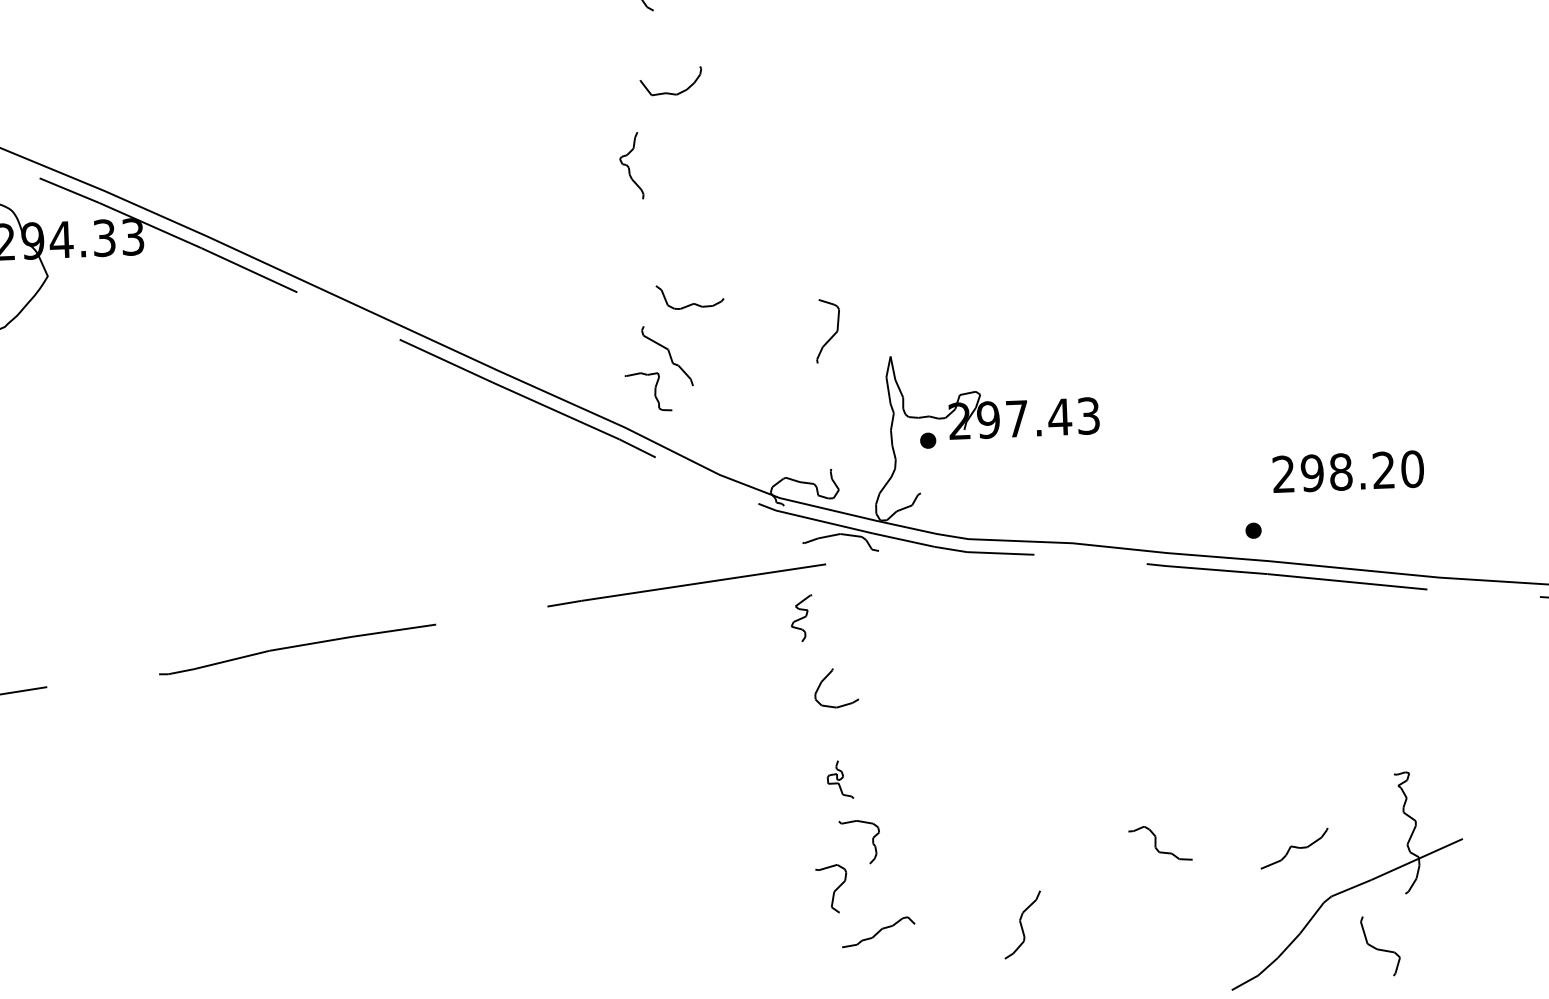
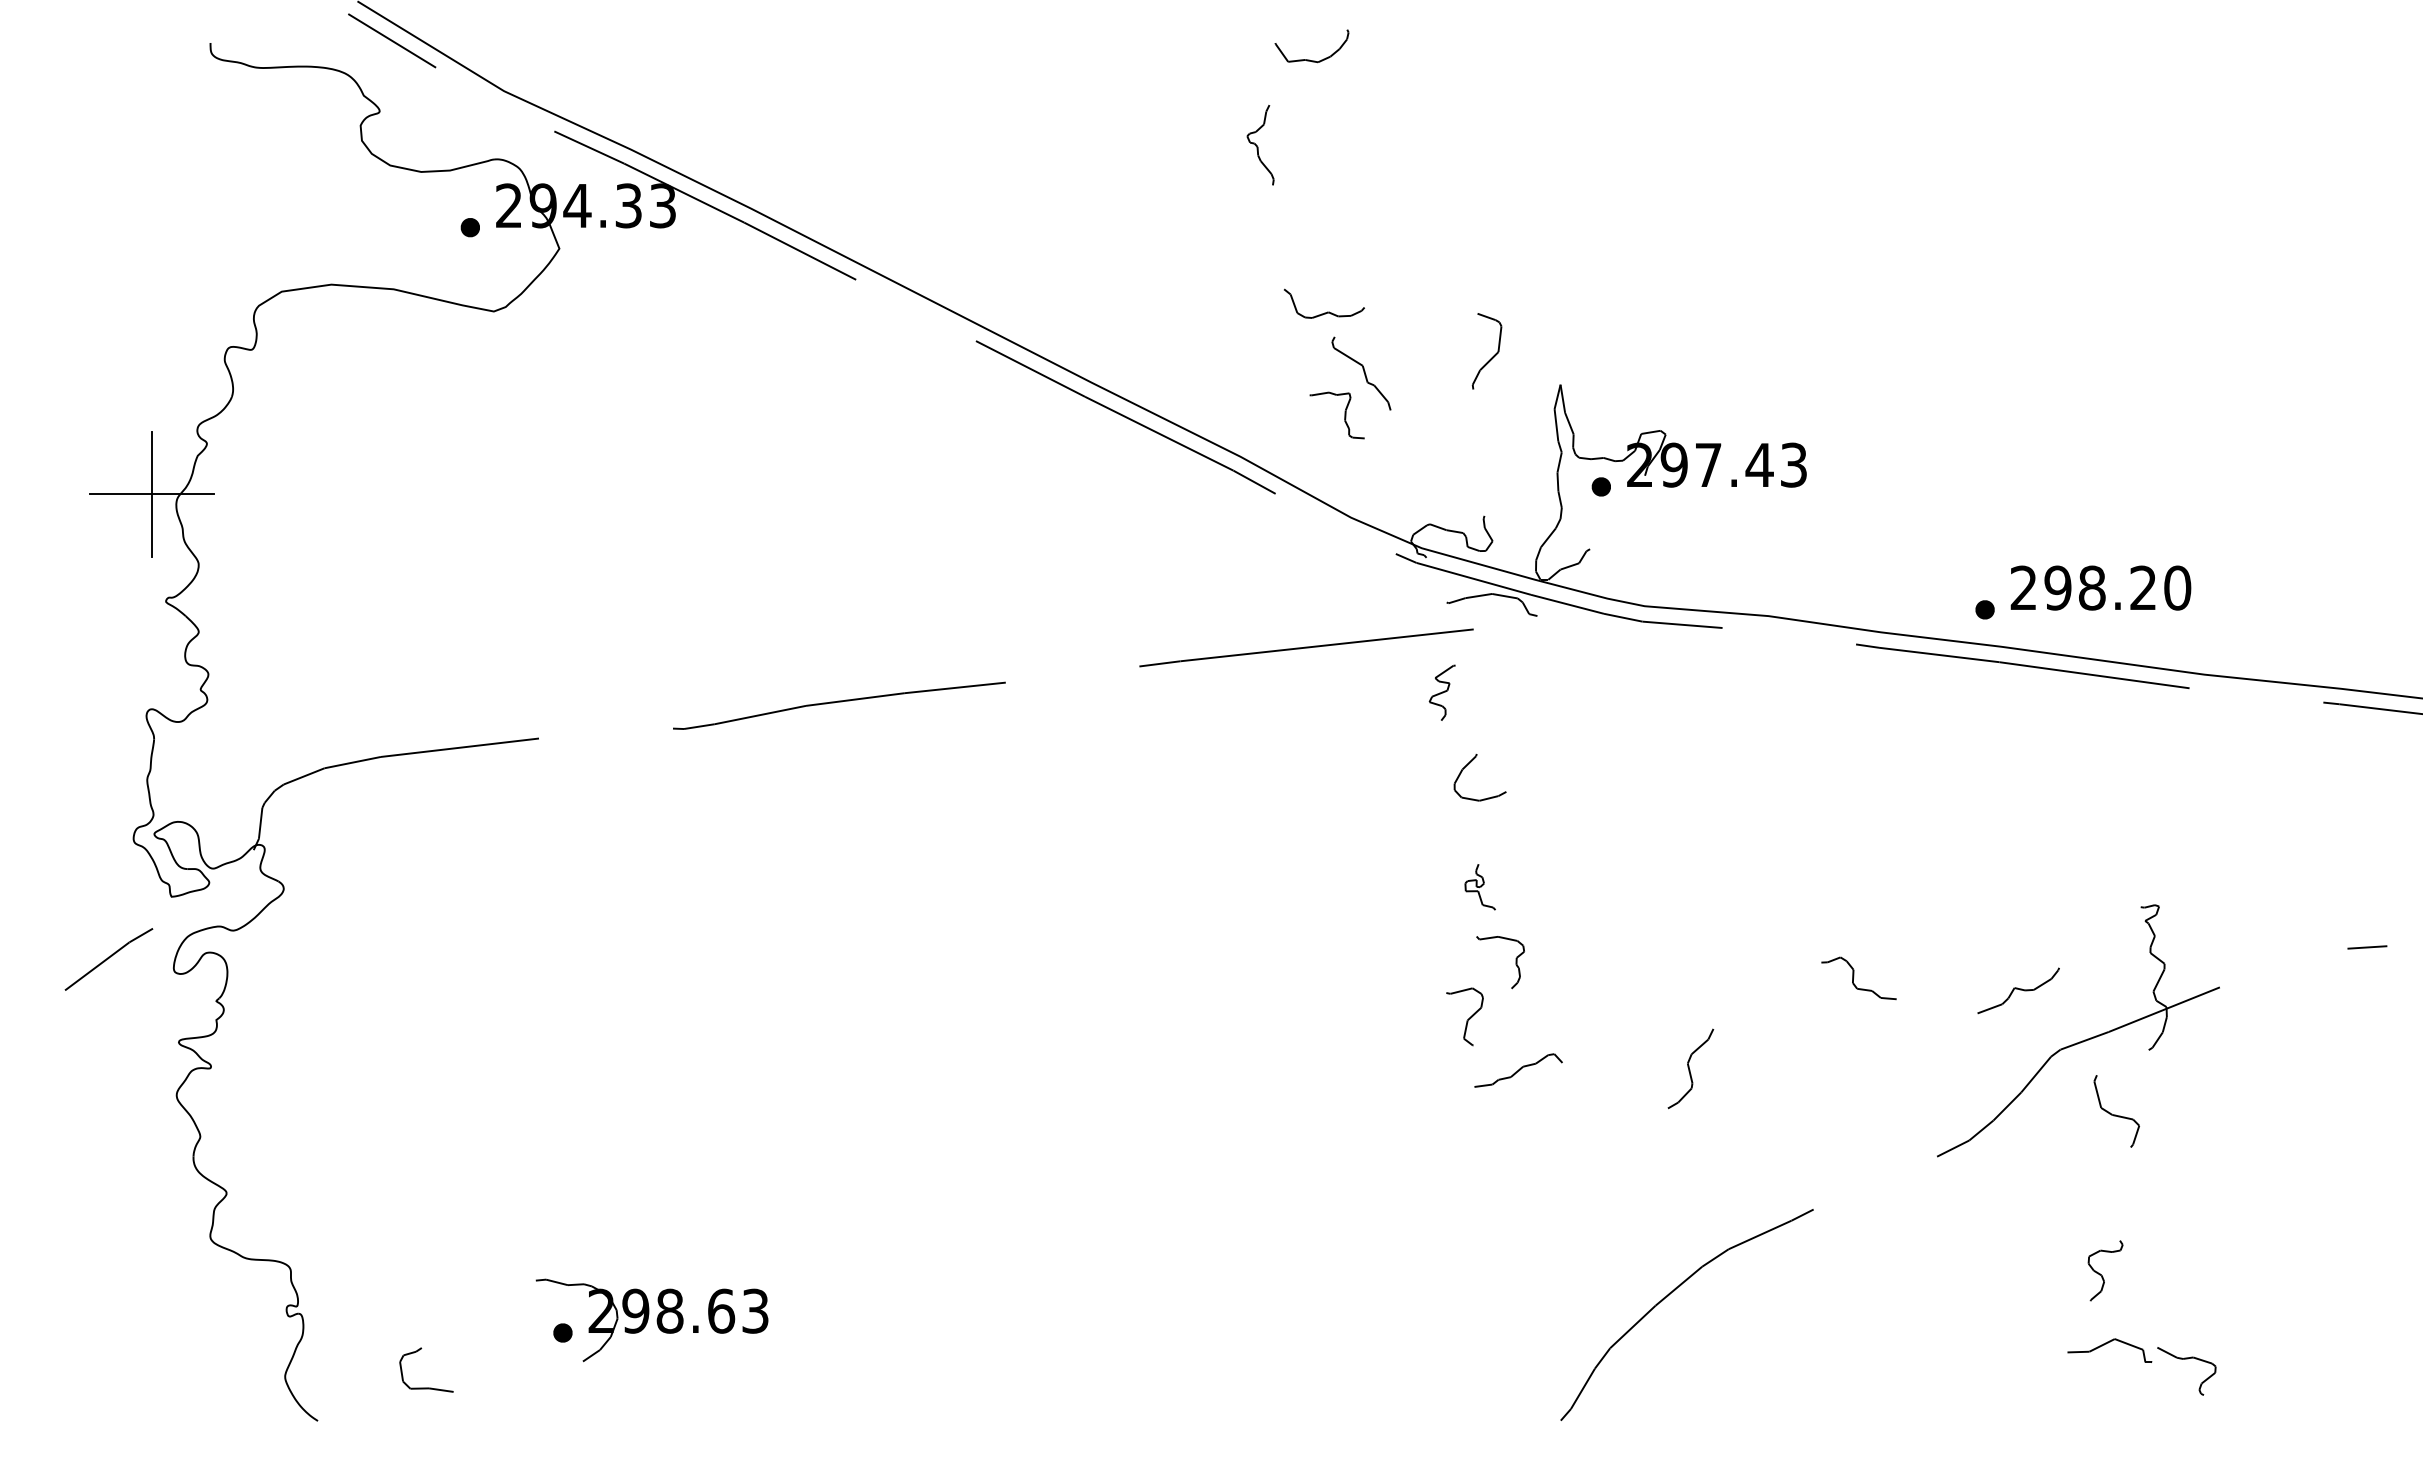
part: (658, 368) -> (1350, 387), moved
text: (1347, 471) -> (2100, 587), moved

